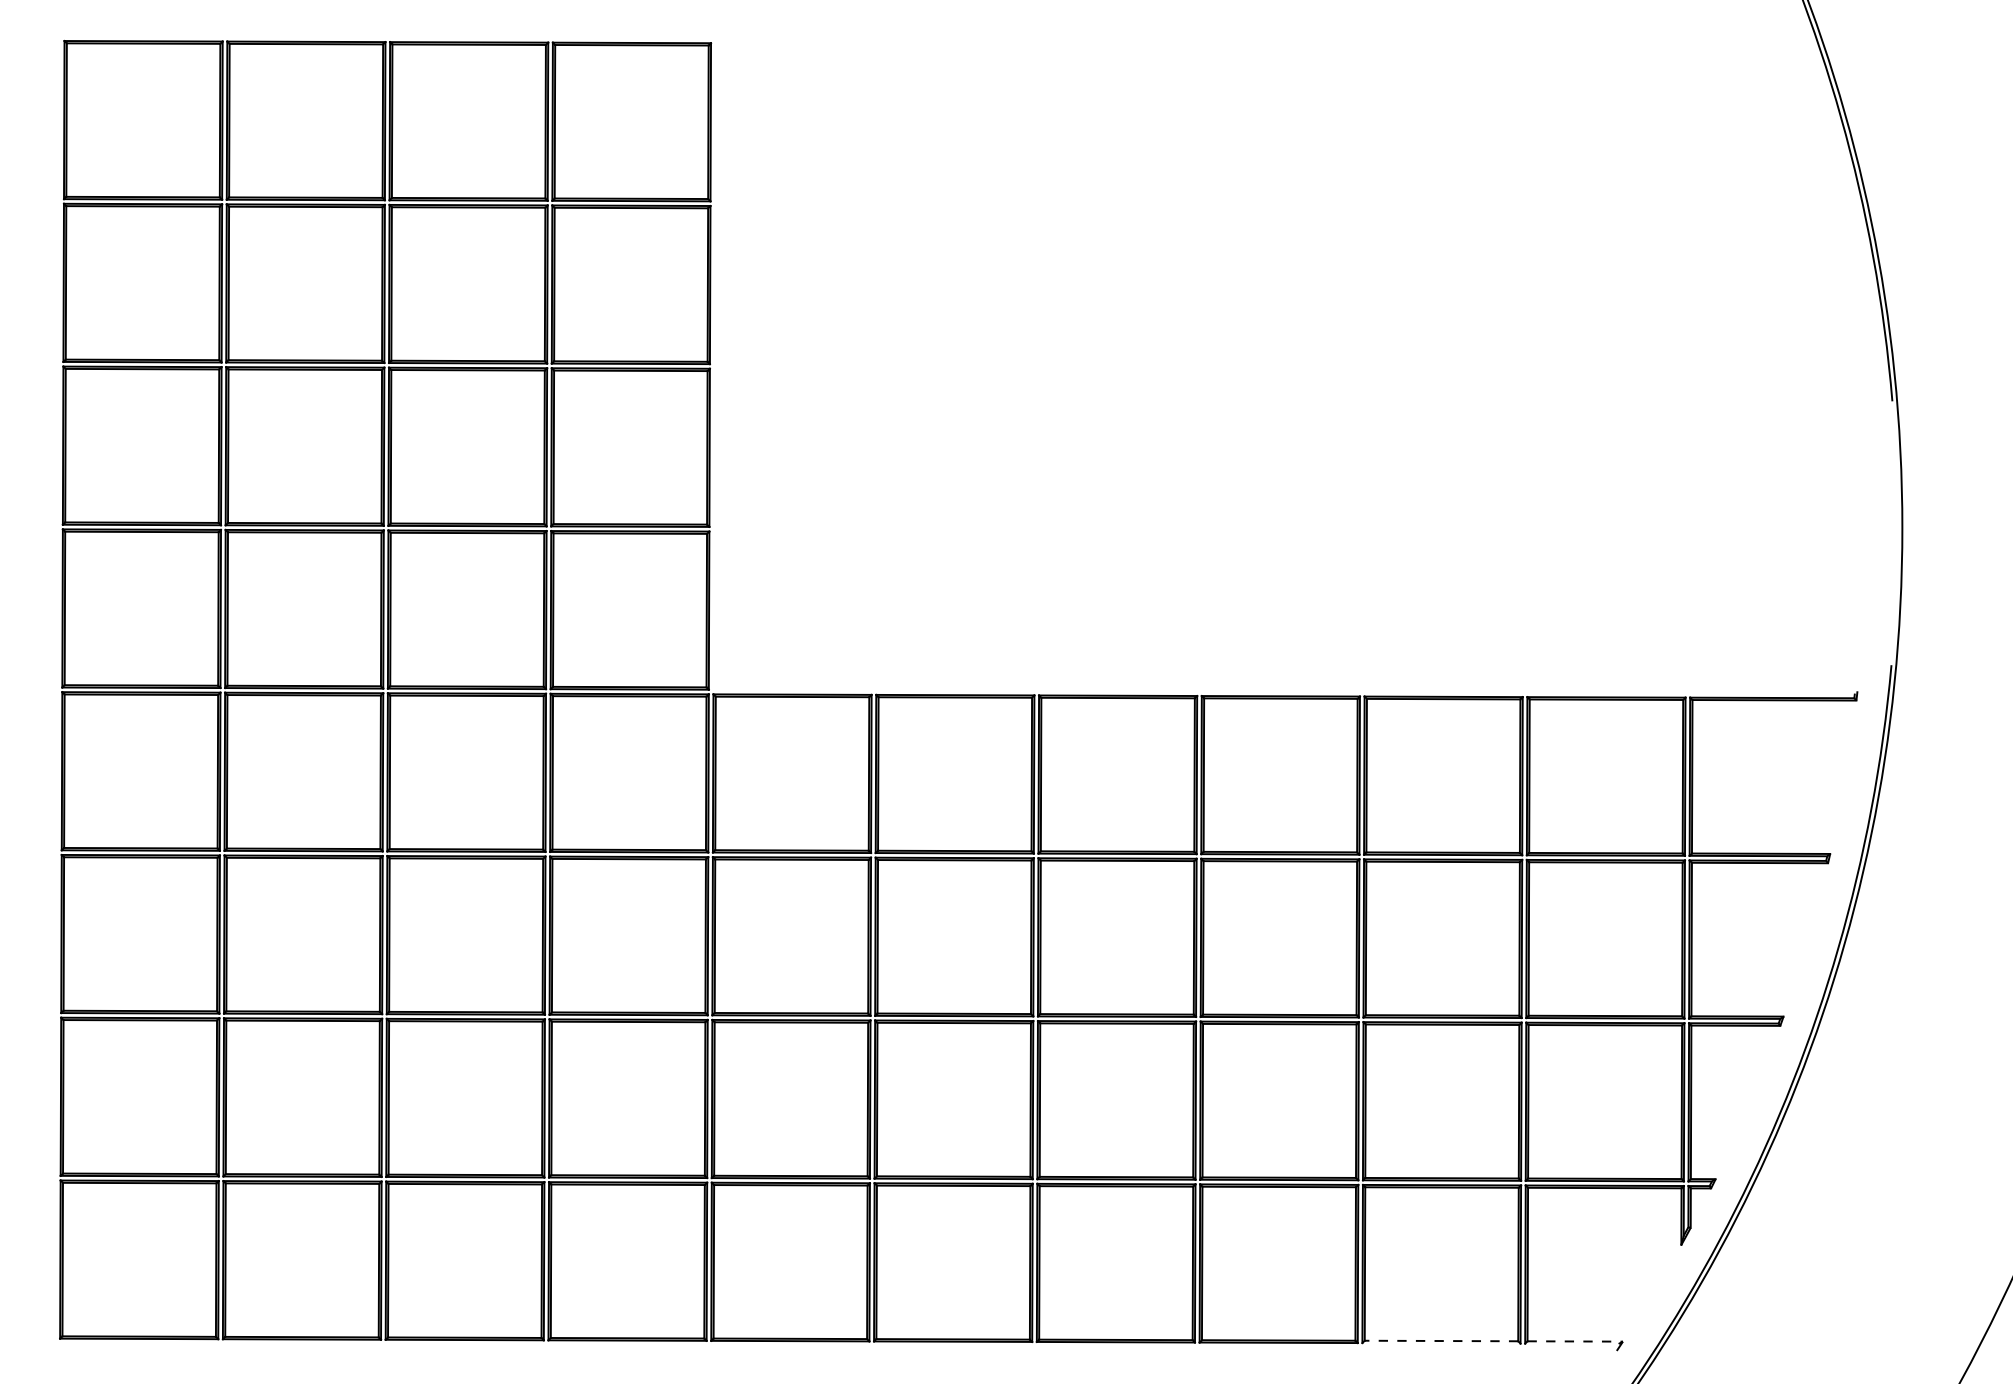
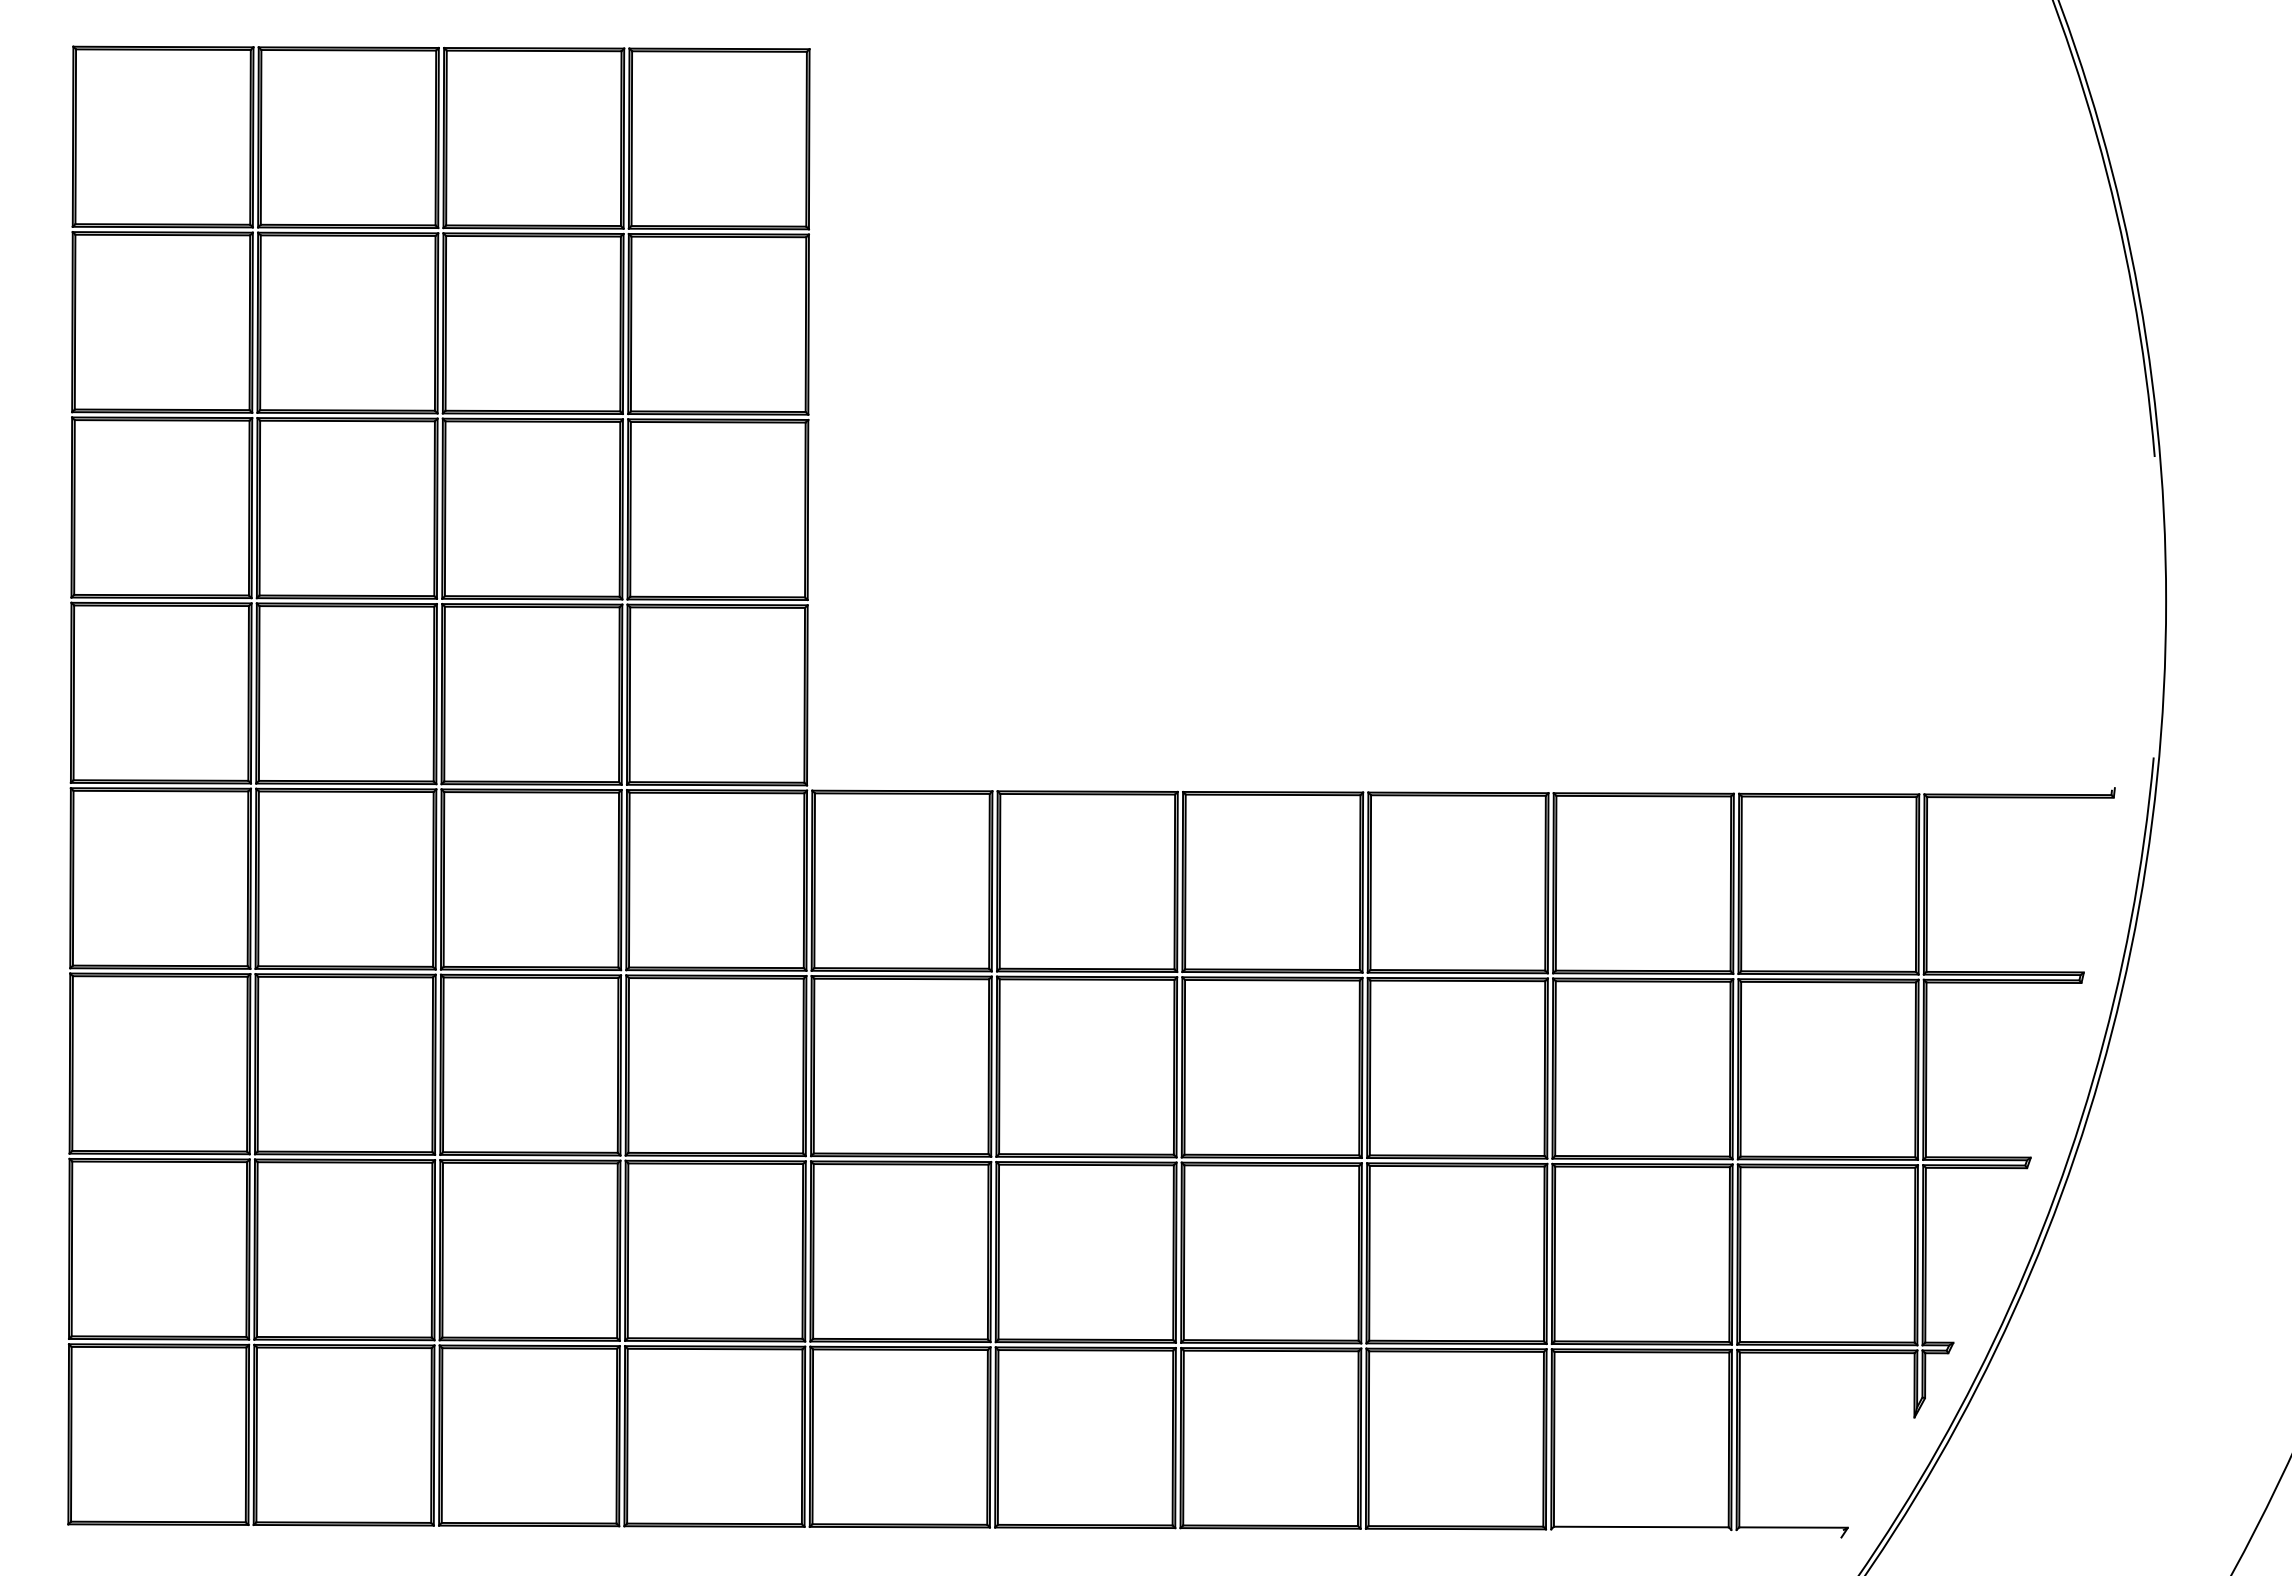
line: (1440, 1341) -> (1640, 1527), dashed -> solid
line: (1576, 1341) -> (1794, 1527), dashed -> solid

